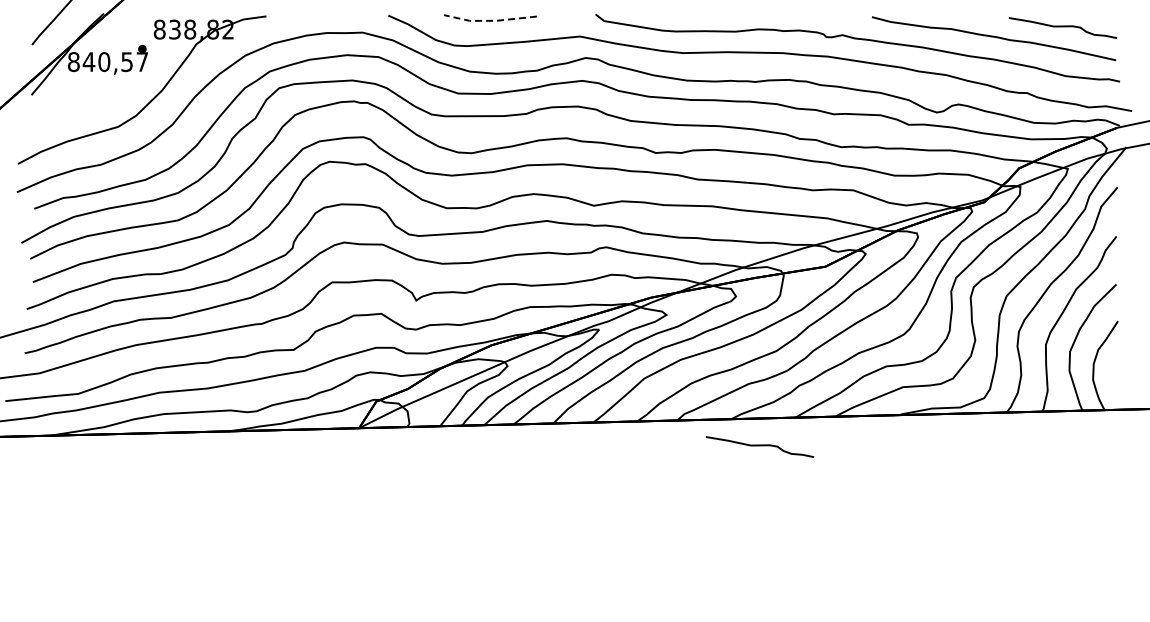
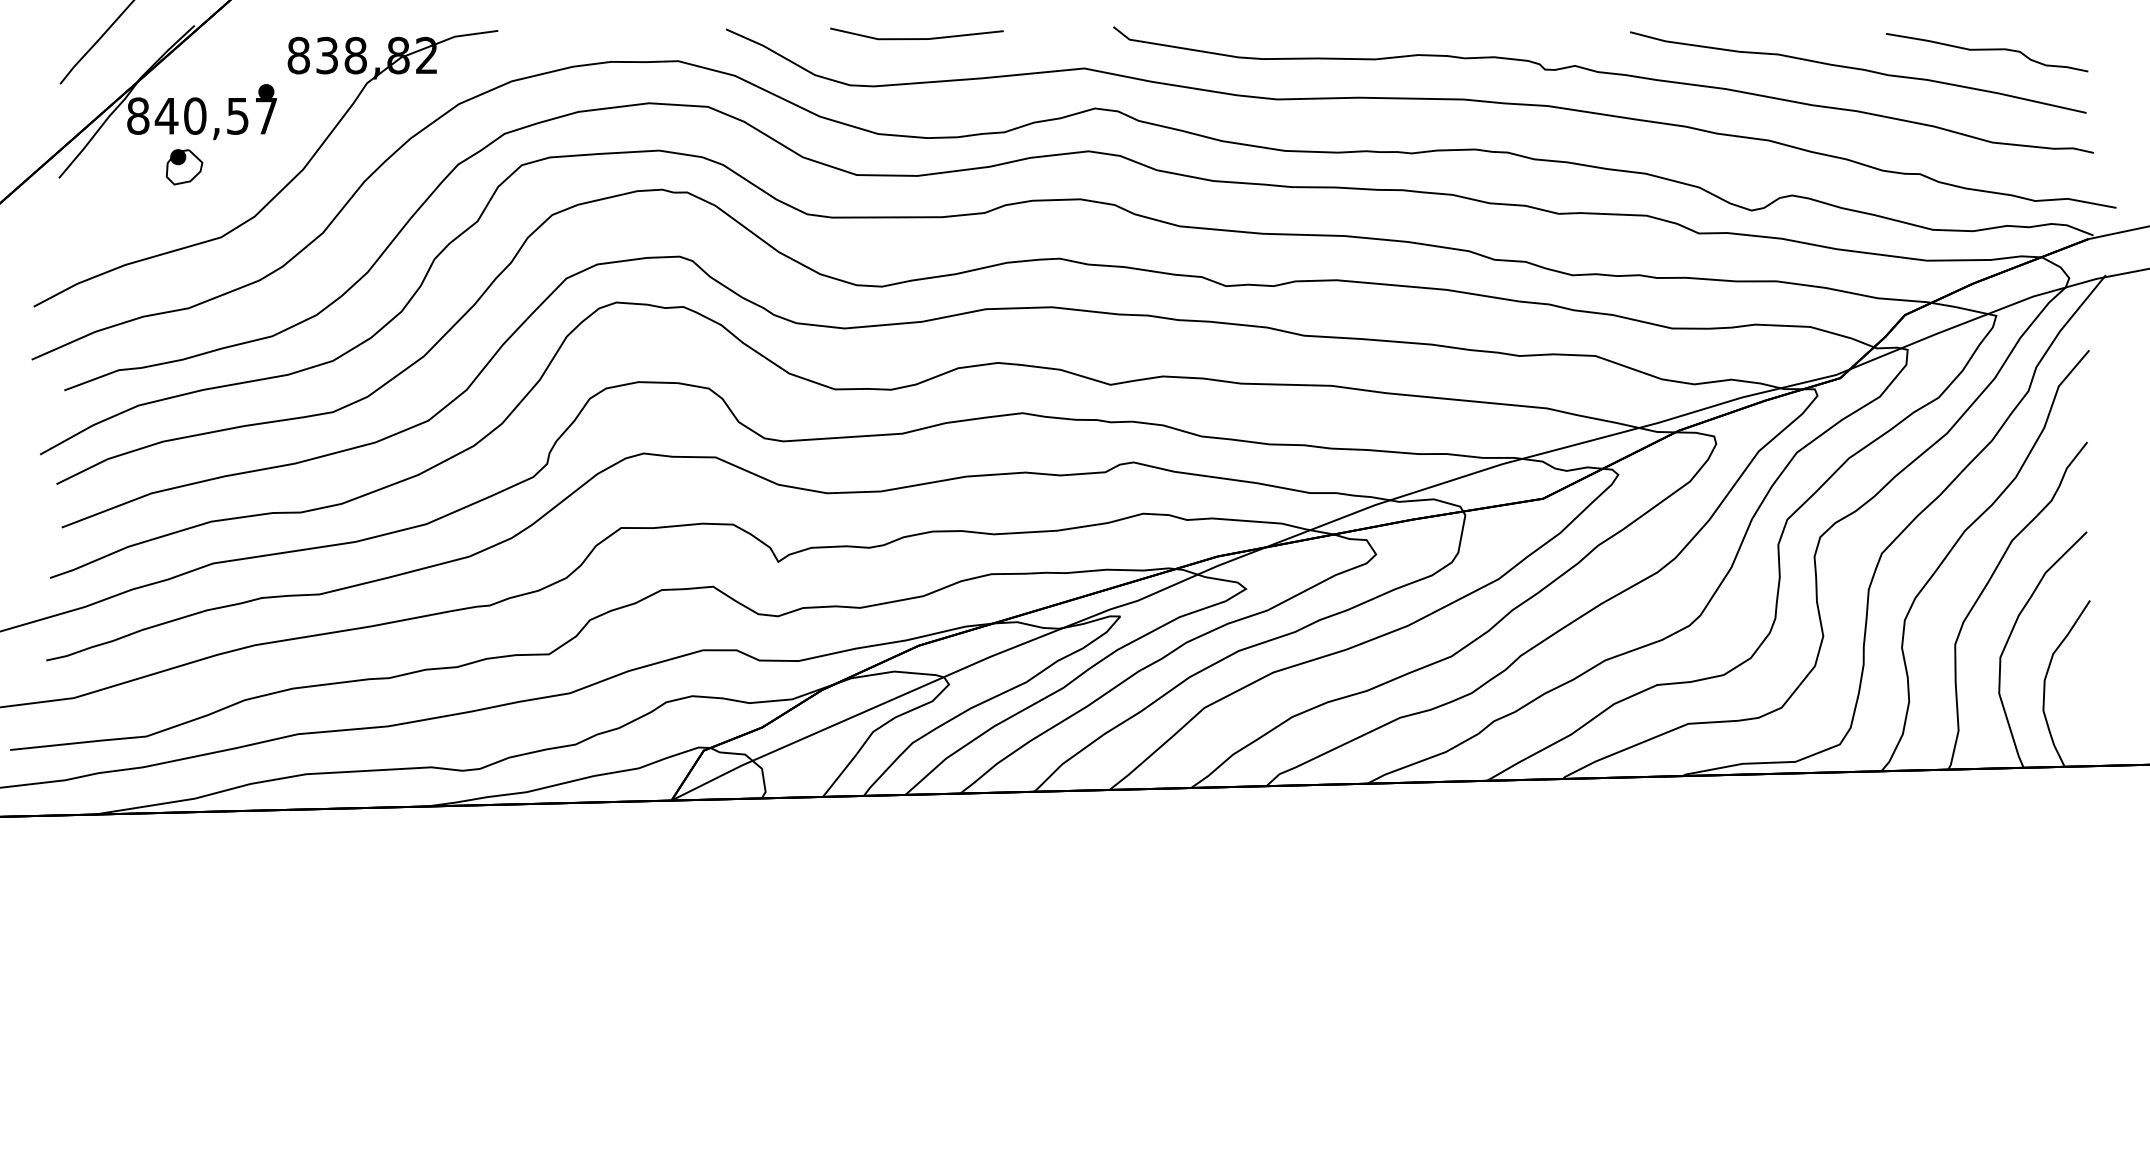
line: (489, 20) -> (915, 38), dashed -> solid
part: (98, 89) -> (184, 167), added
curve: (759, 446) -> (1419, 834), removed

